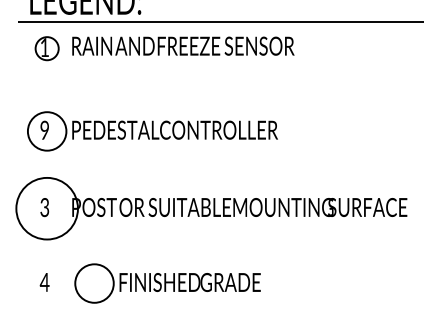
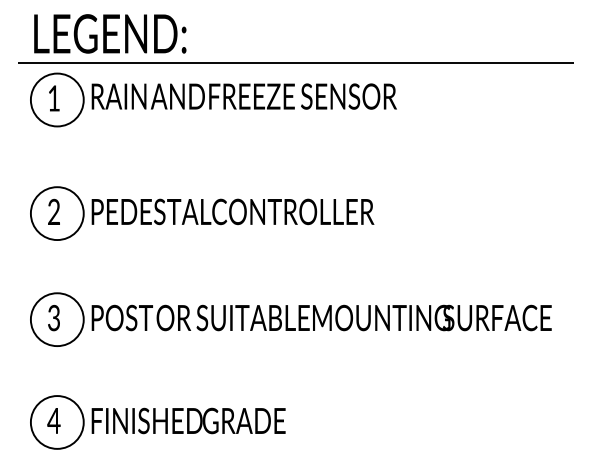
circle: (46, 48) -> (56, 99), size x1.67
text: (44, 129) -> (53, 211), 9 -> 2
circle: (46, 208) -> (56, 319), size x0.62
part: (167, 283) -> (157, 422), moved

